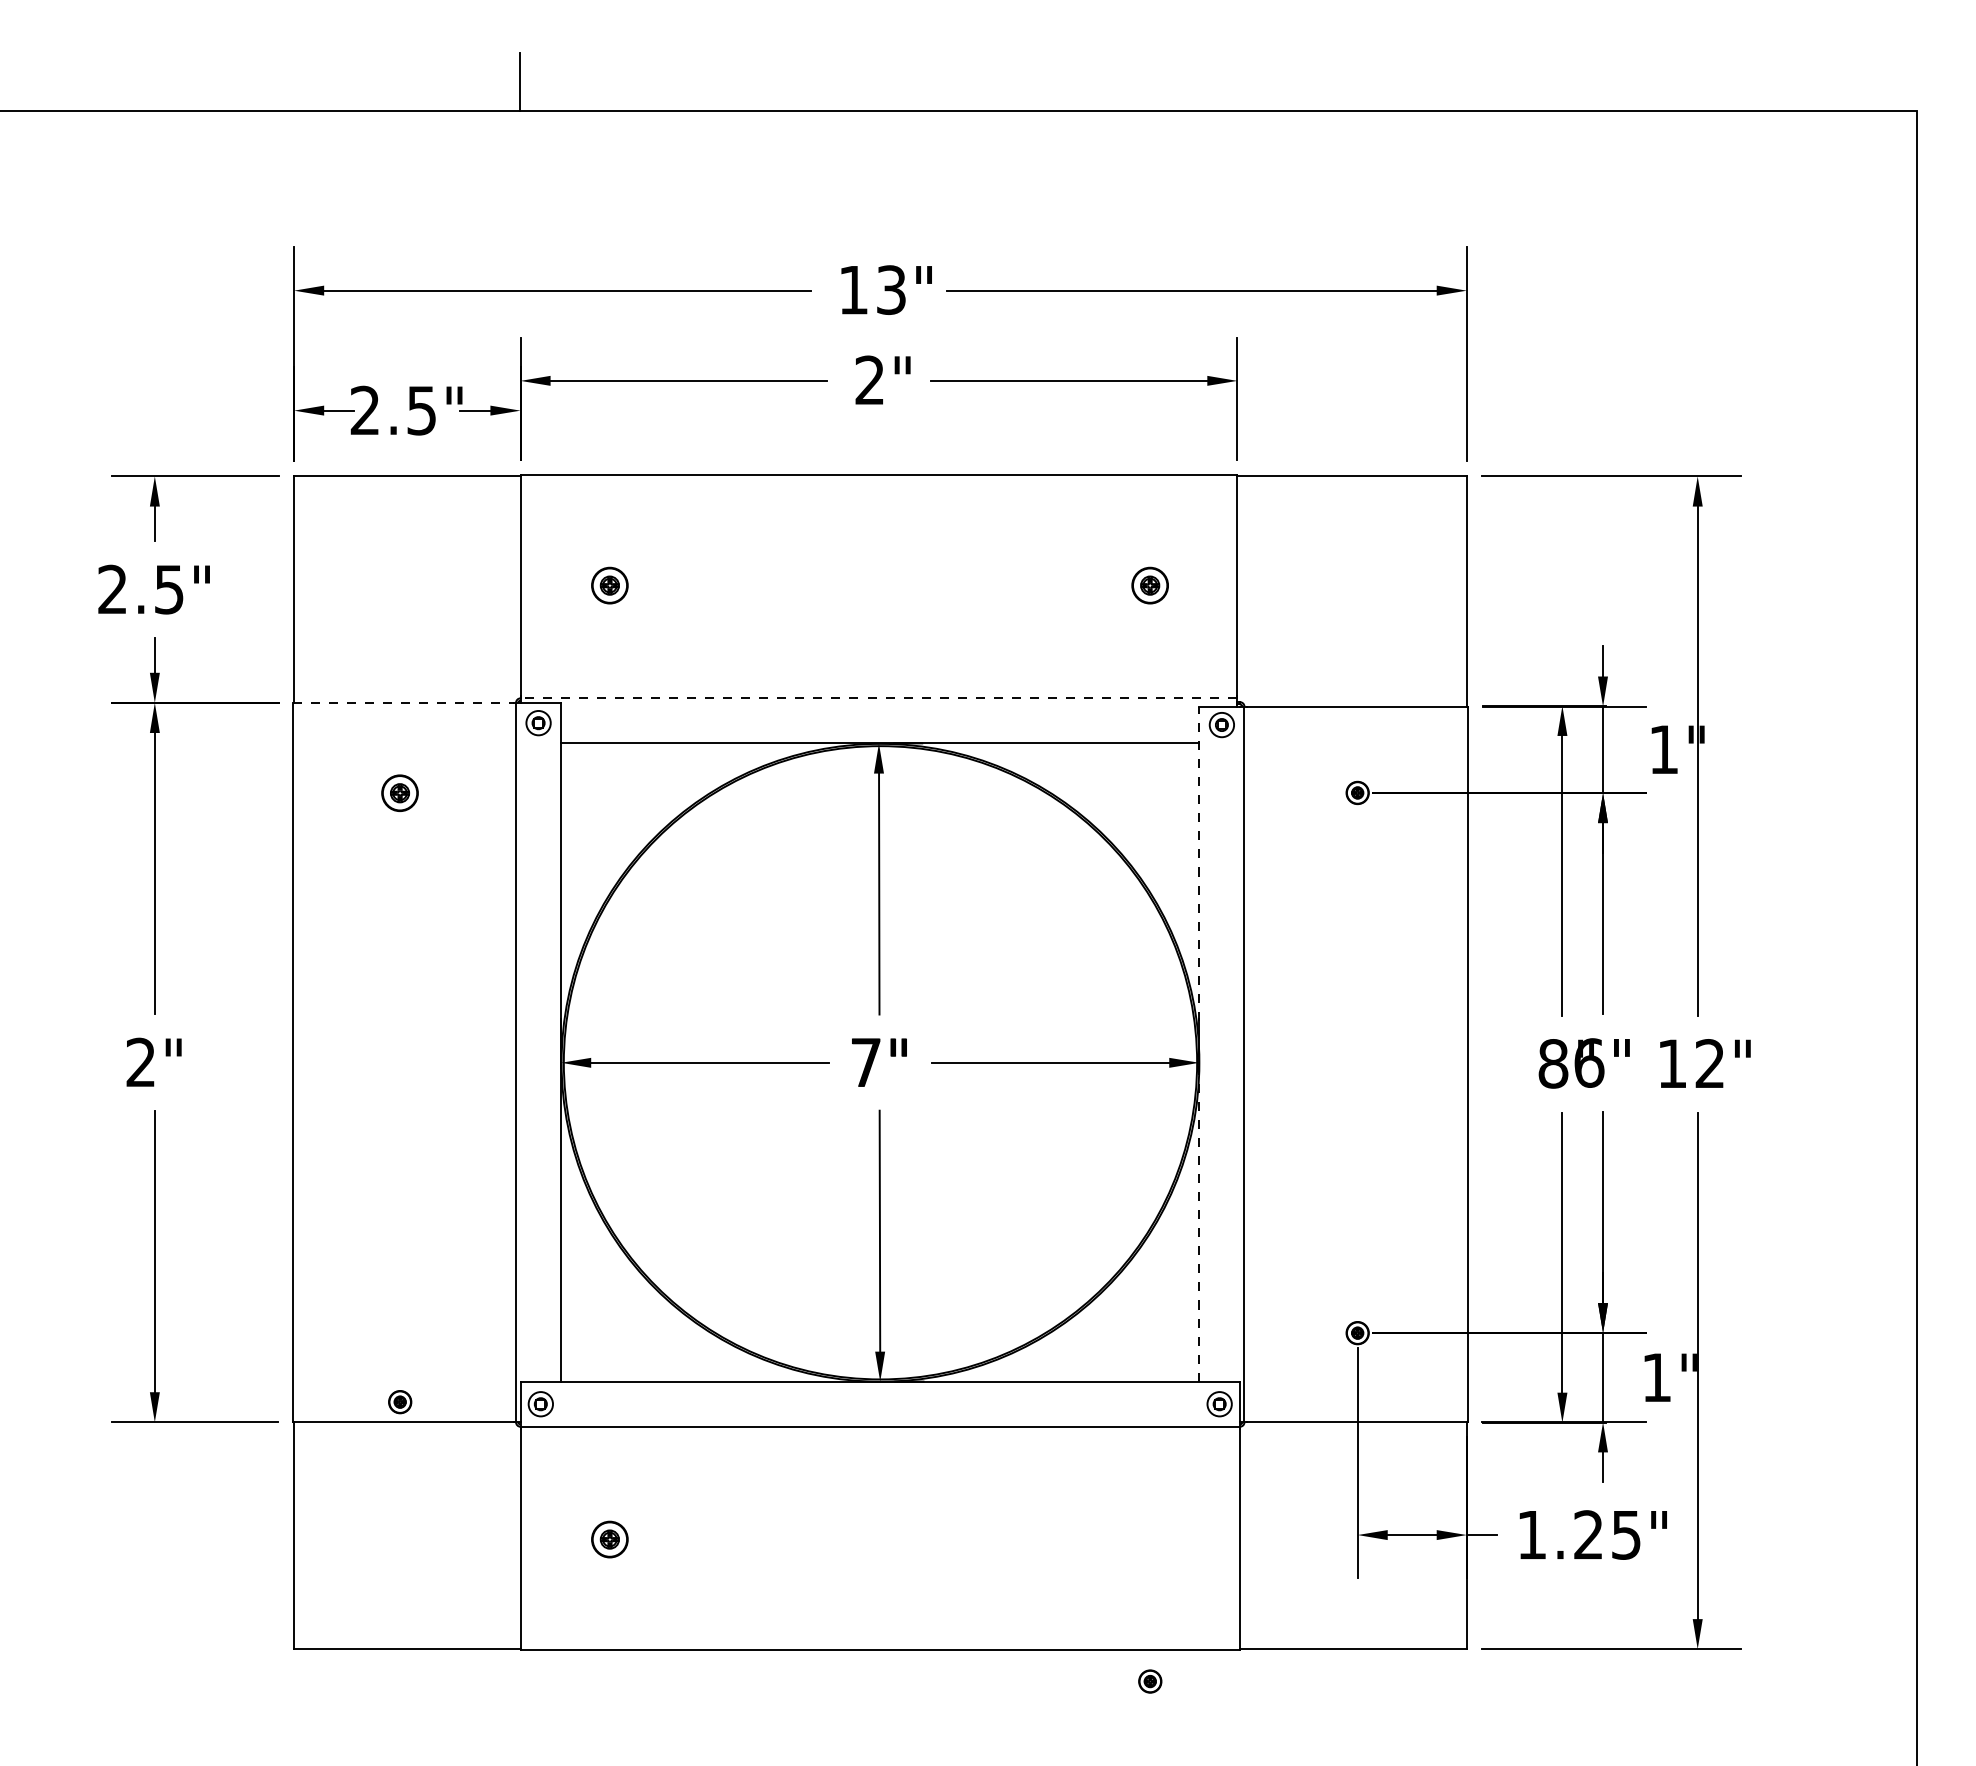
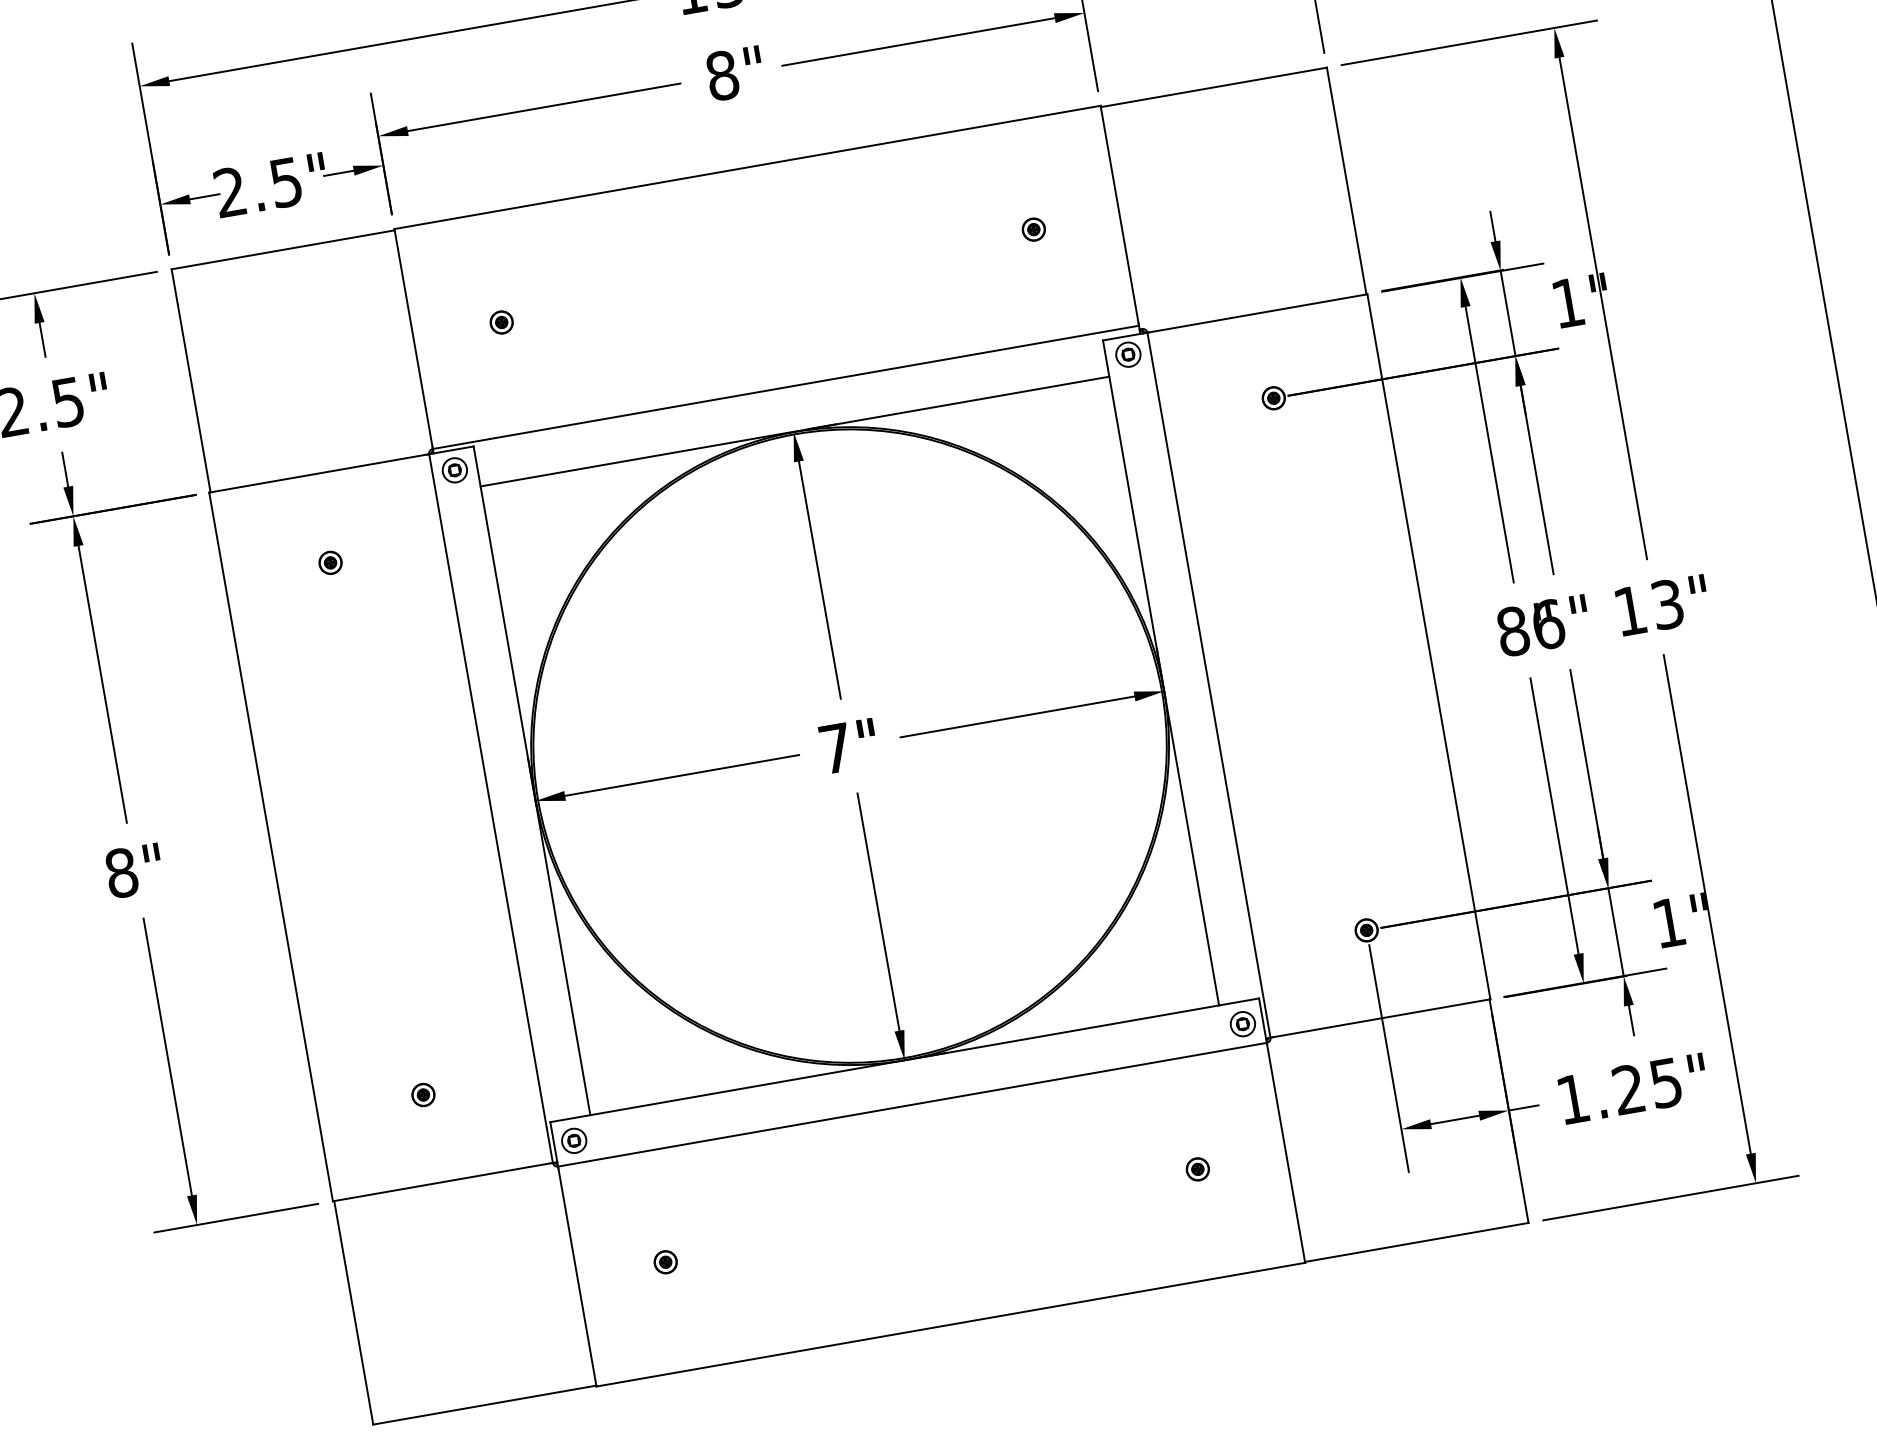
text: (869, 380) -> (721, 75), 2" -> 8"
part: (610, 585) -> (502, 322), size x0.62
part: (1150, 585) -> (1034, 229), size x0.62
line: (878, 698) -> (785, 387), dashed -> solid
line: (403, 702) -> (318, 473), dashed -> solid
part: (400, 792) -> (330, 562), size x0.62
line: (1199, 1044) -> (1161, 673), dashed -> solid
text: (140, 1062) -> (121, 873), 2" -> 8"
text: (1709, 1063) -> (1666, 604), 12" -> 13"
part: (400, 1402) -> (423, 1095), moved
part: (610, 1539) -> (666, 1262), size x0.62
part: (1150, 1681) -> (1198, 1169), moved

